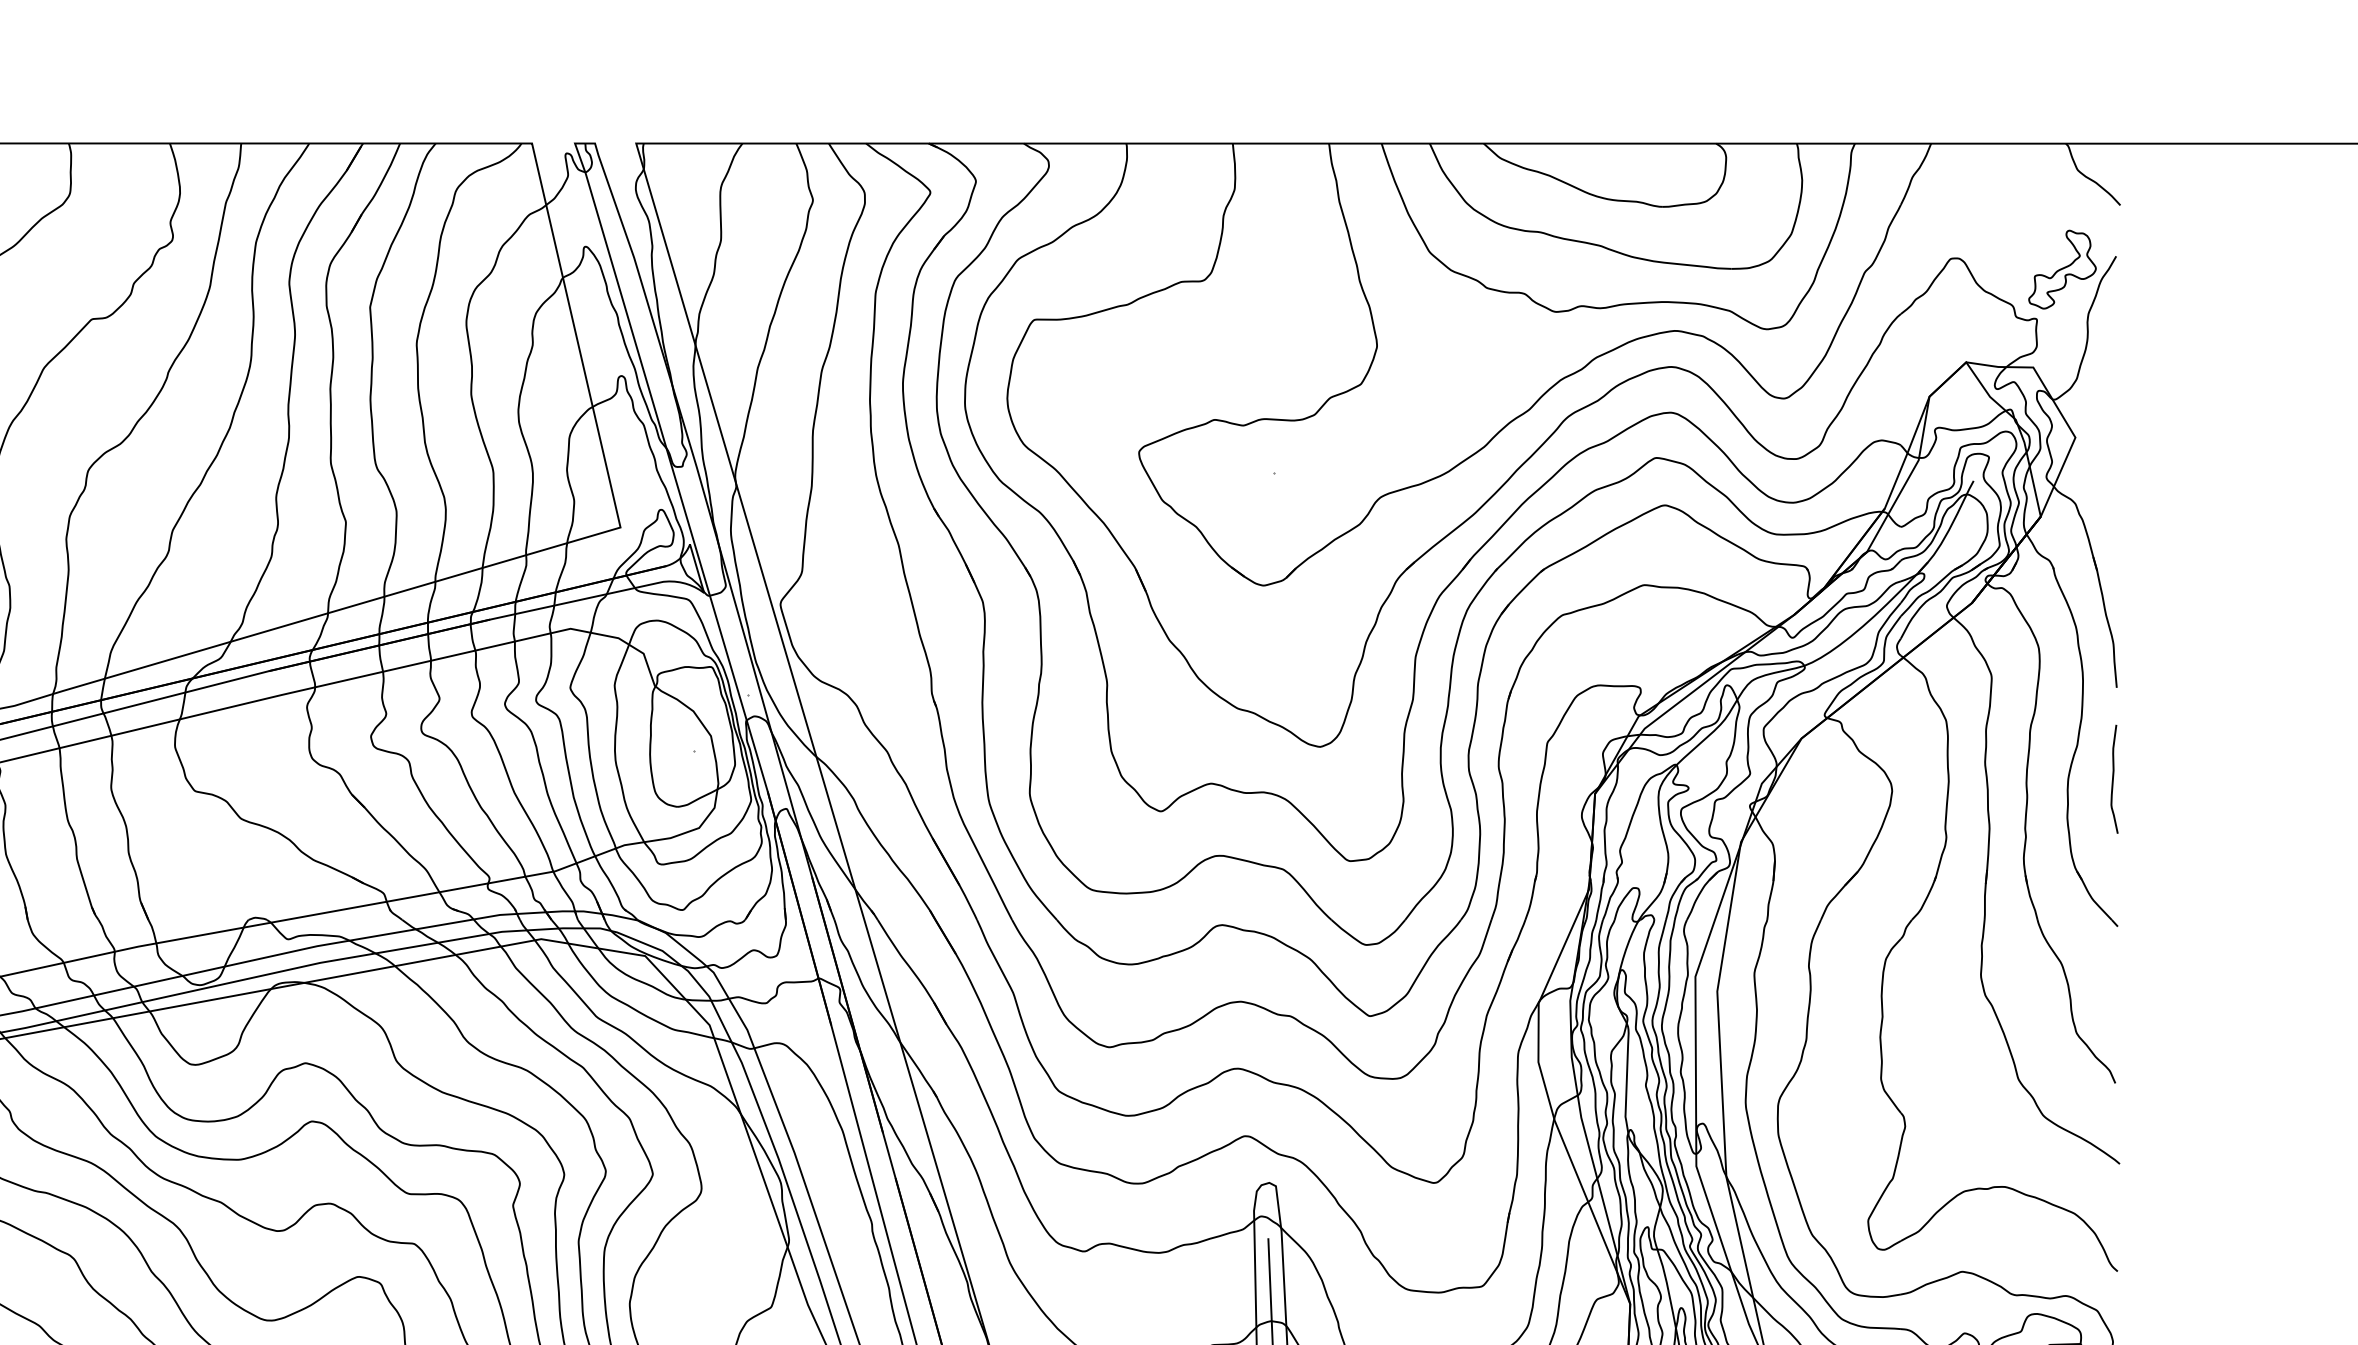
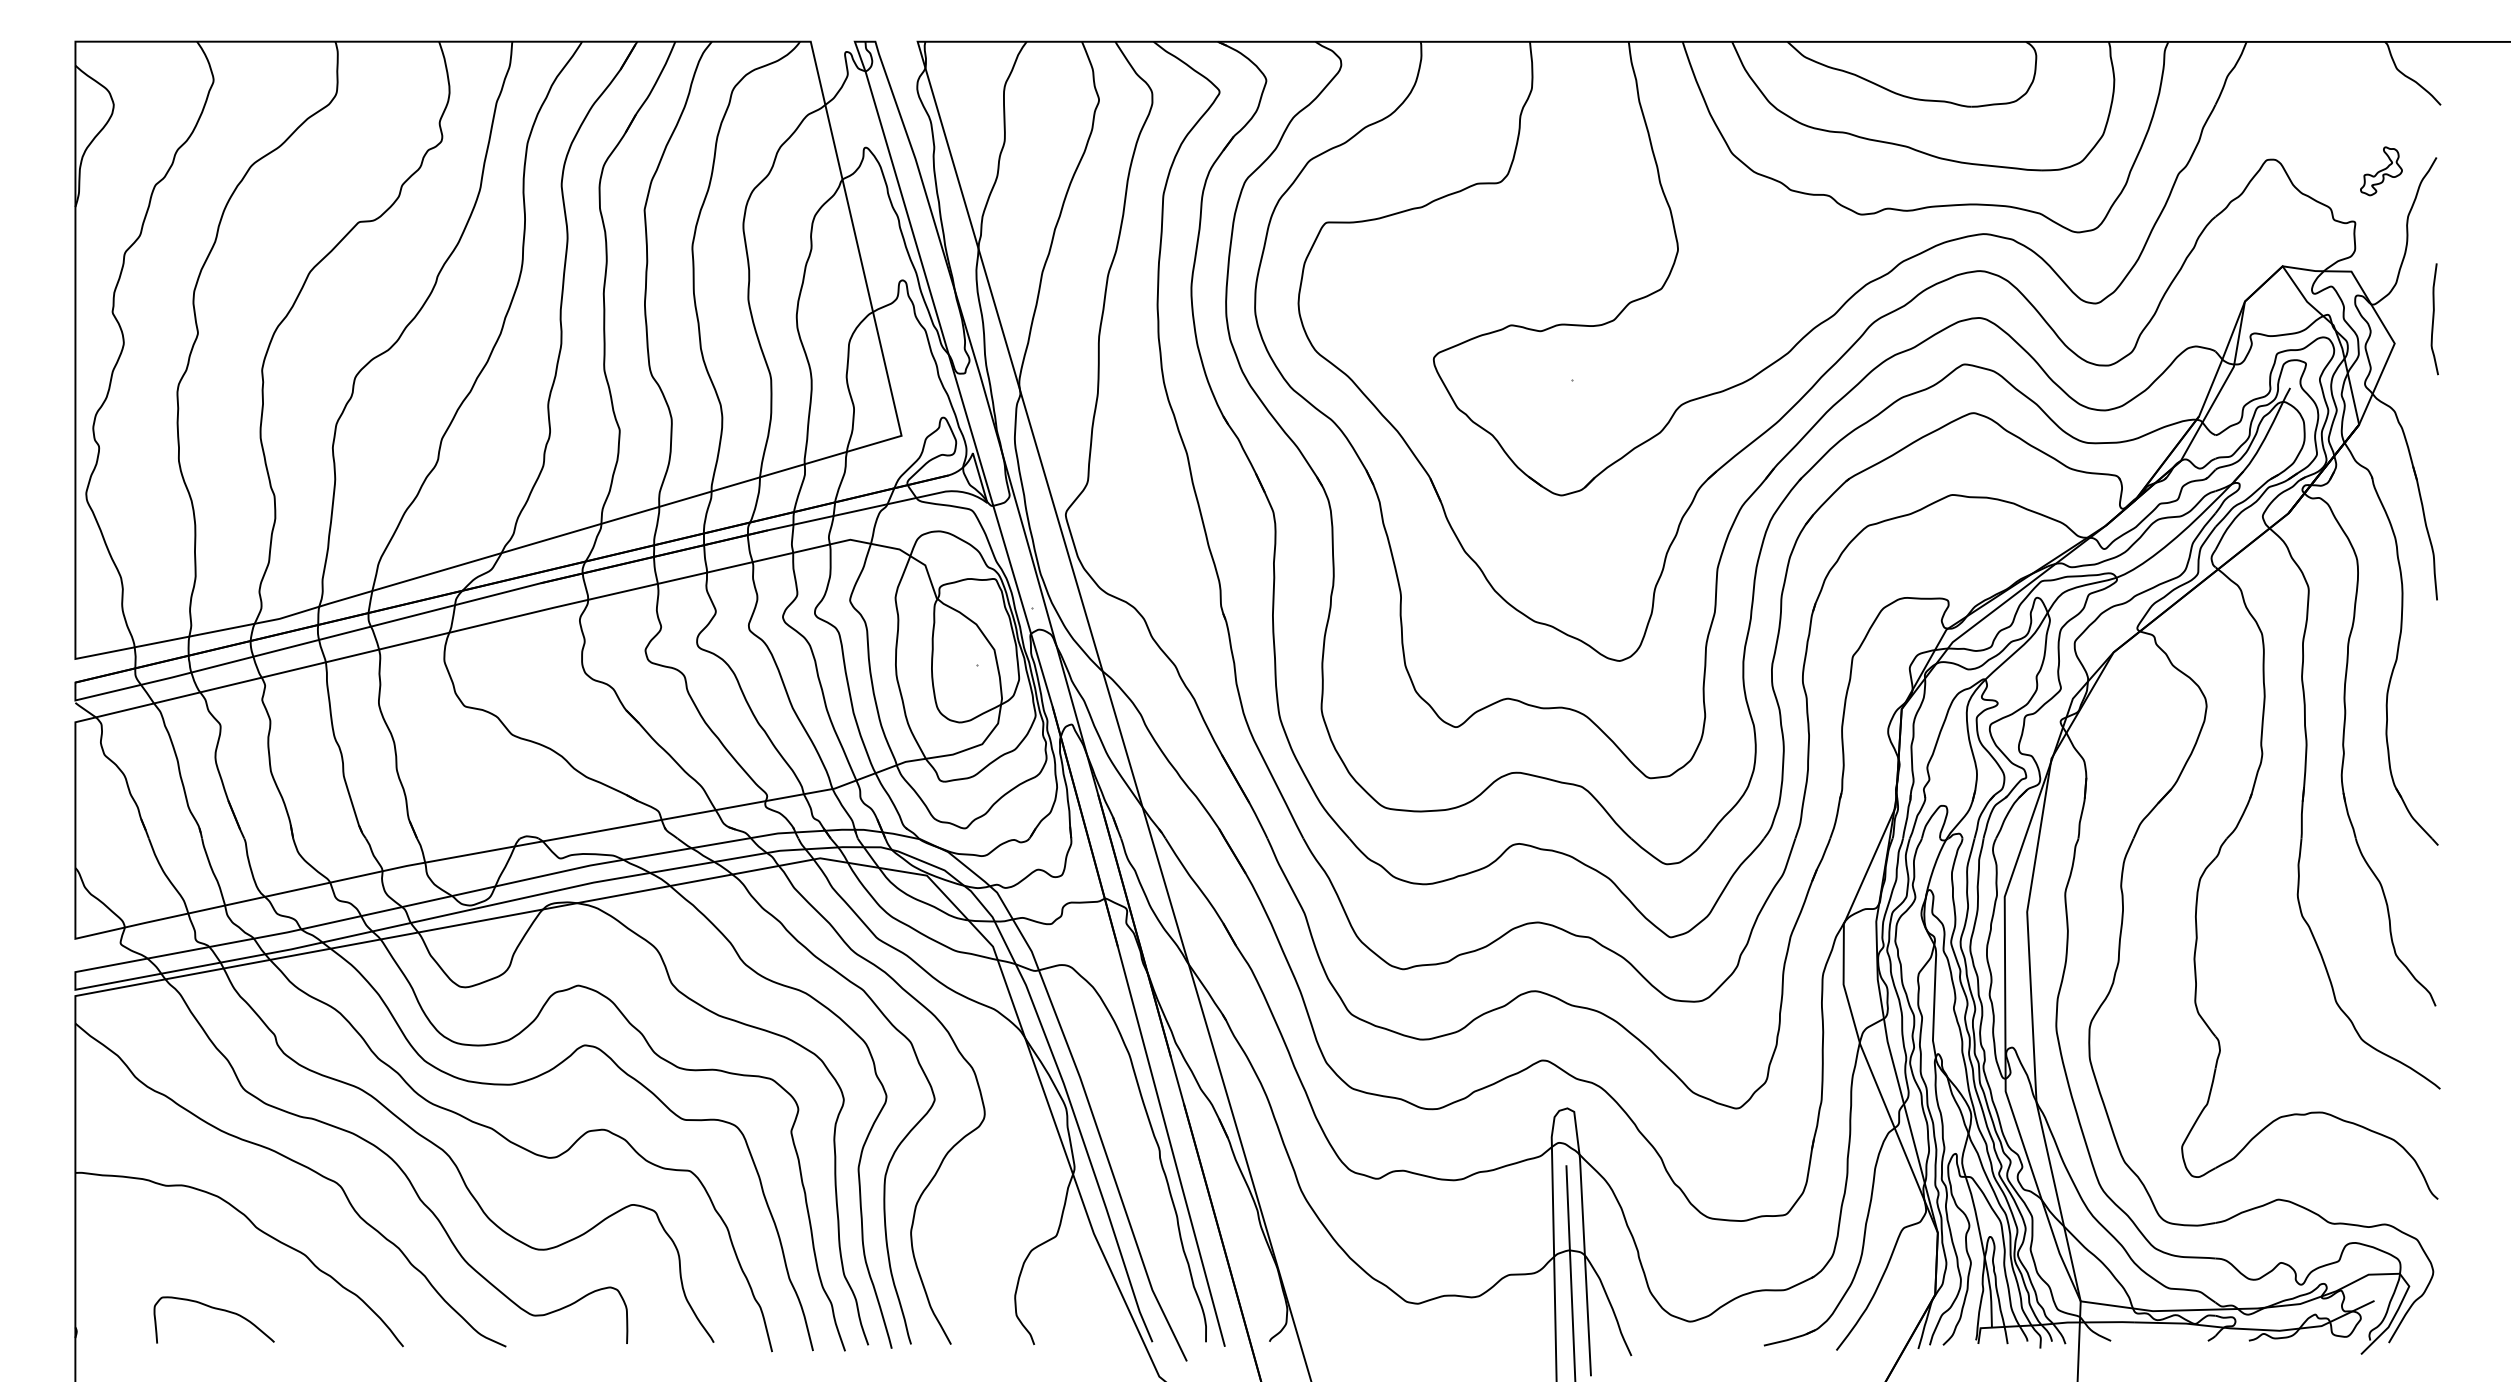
part: (2062, 269) -> (2381, 171), size x0.6
curve: (2114, 779) -> (2434, 319), moved

